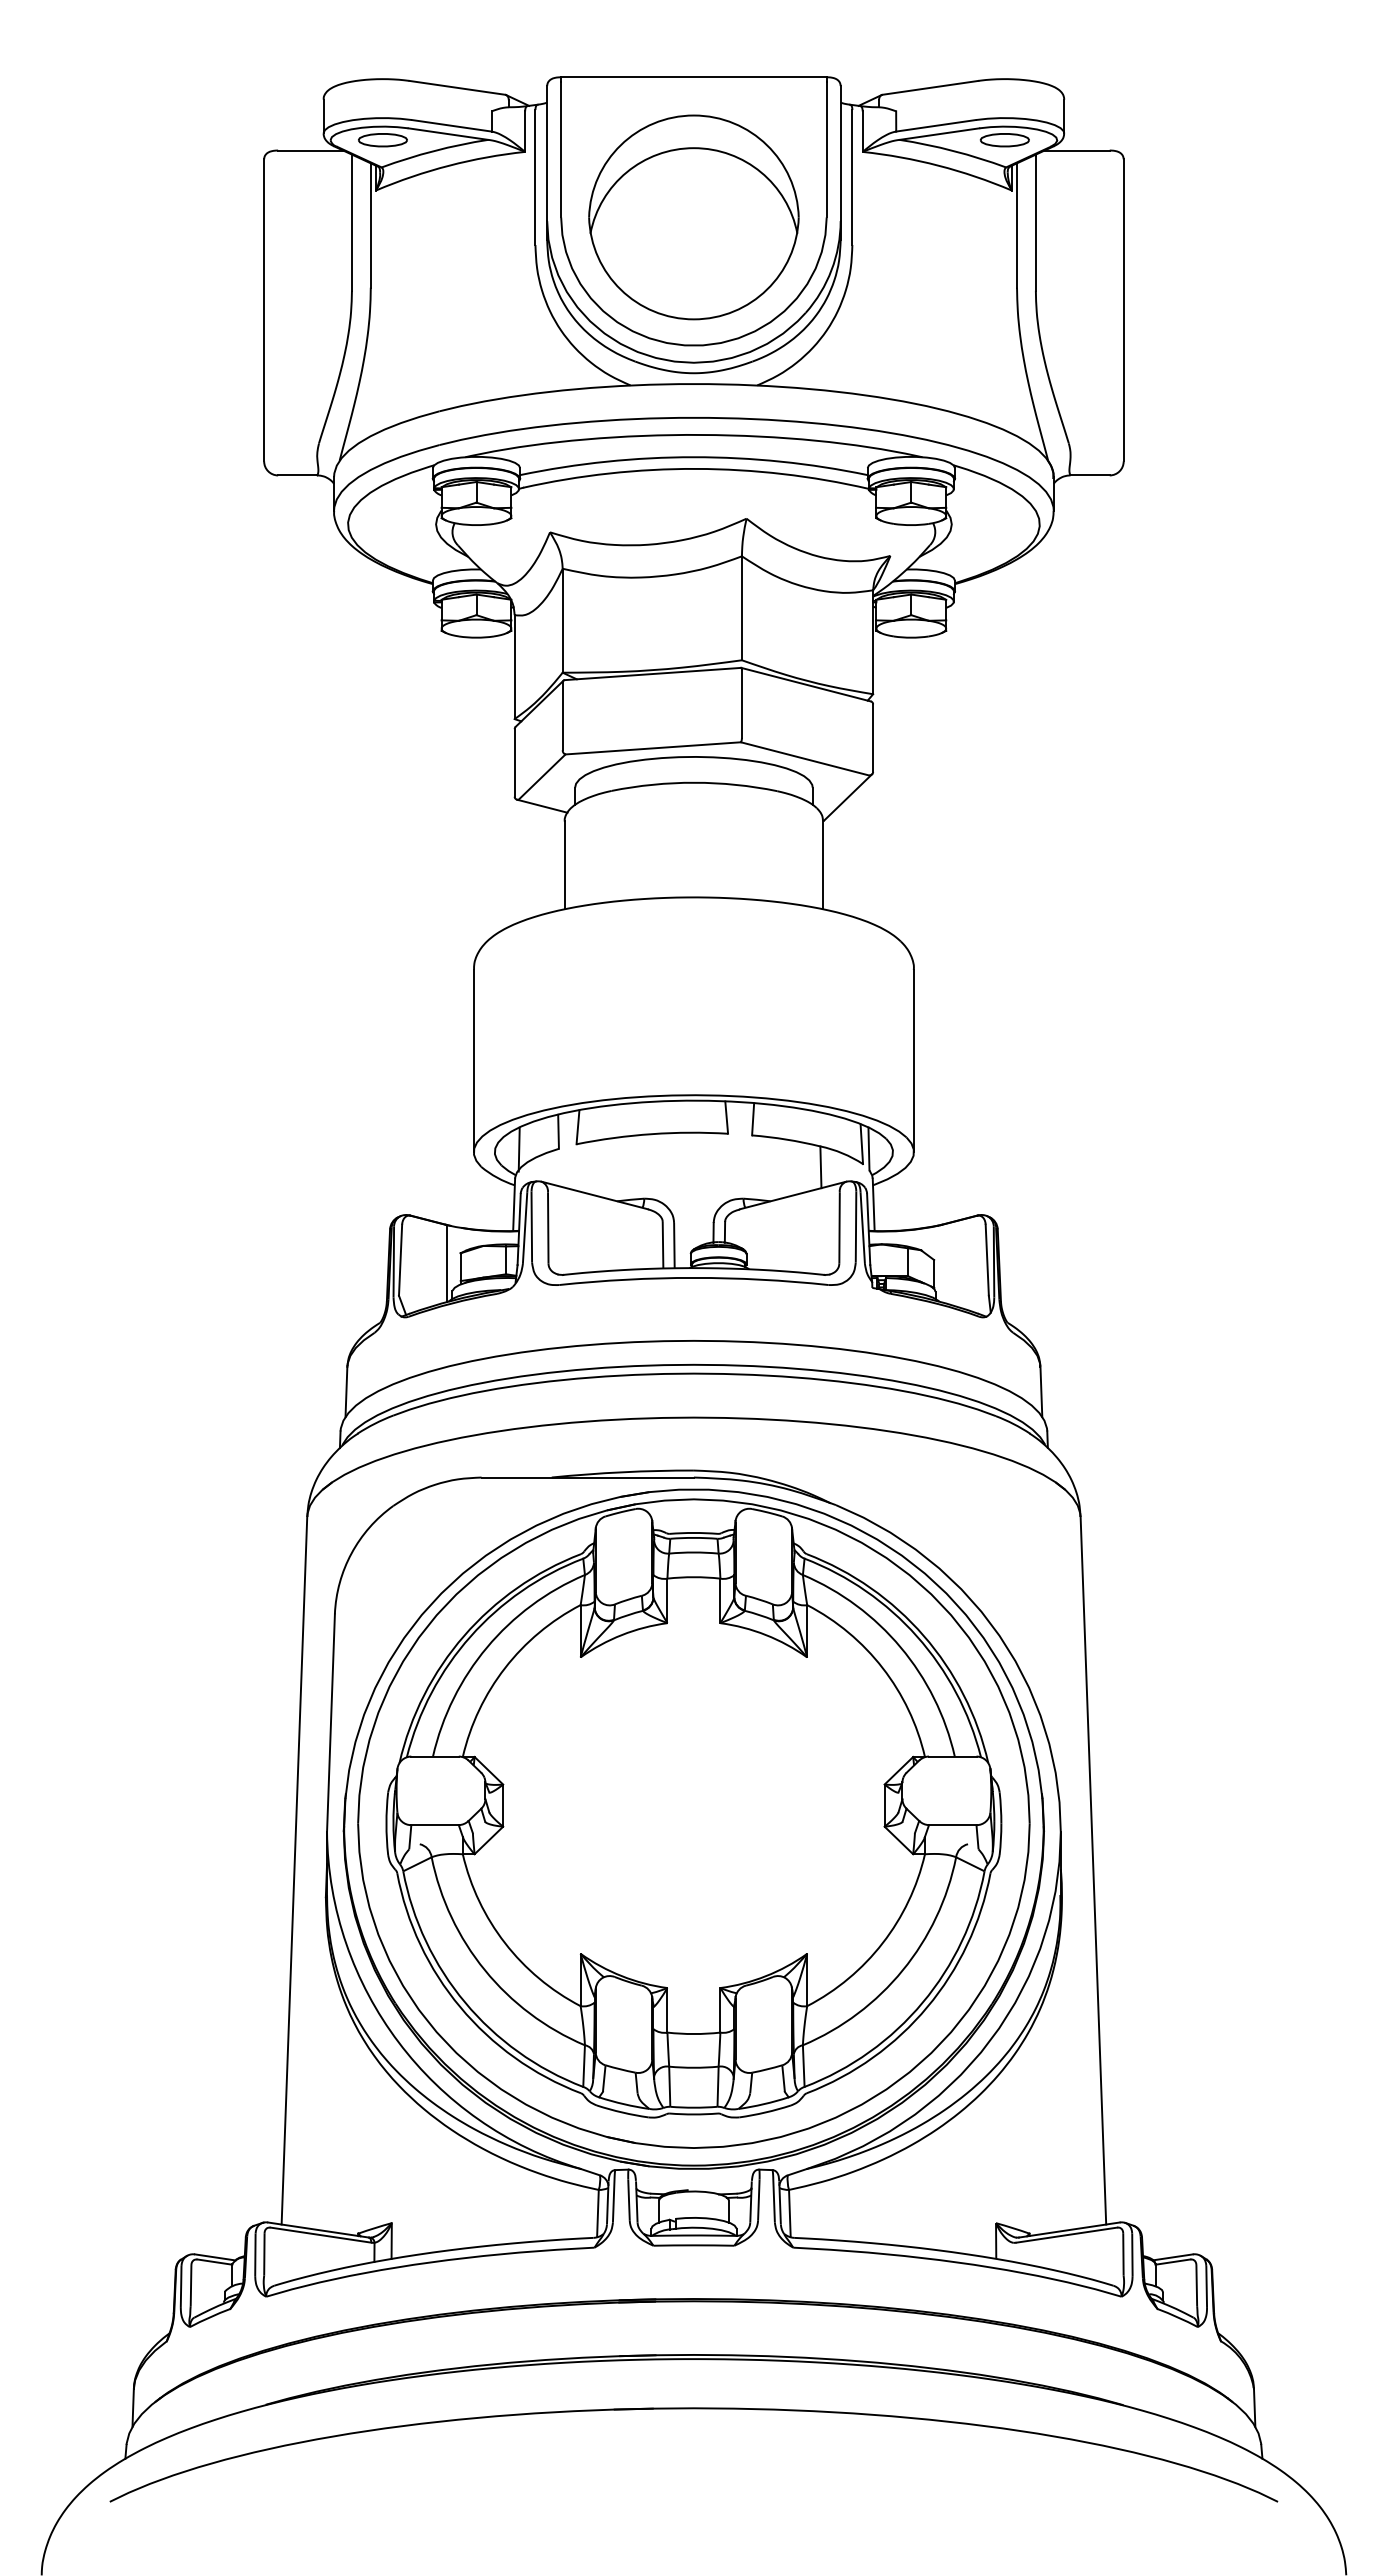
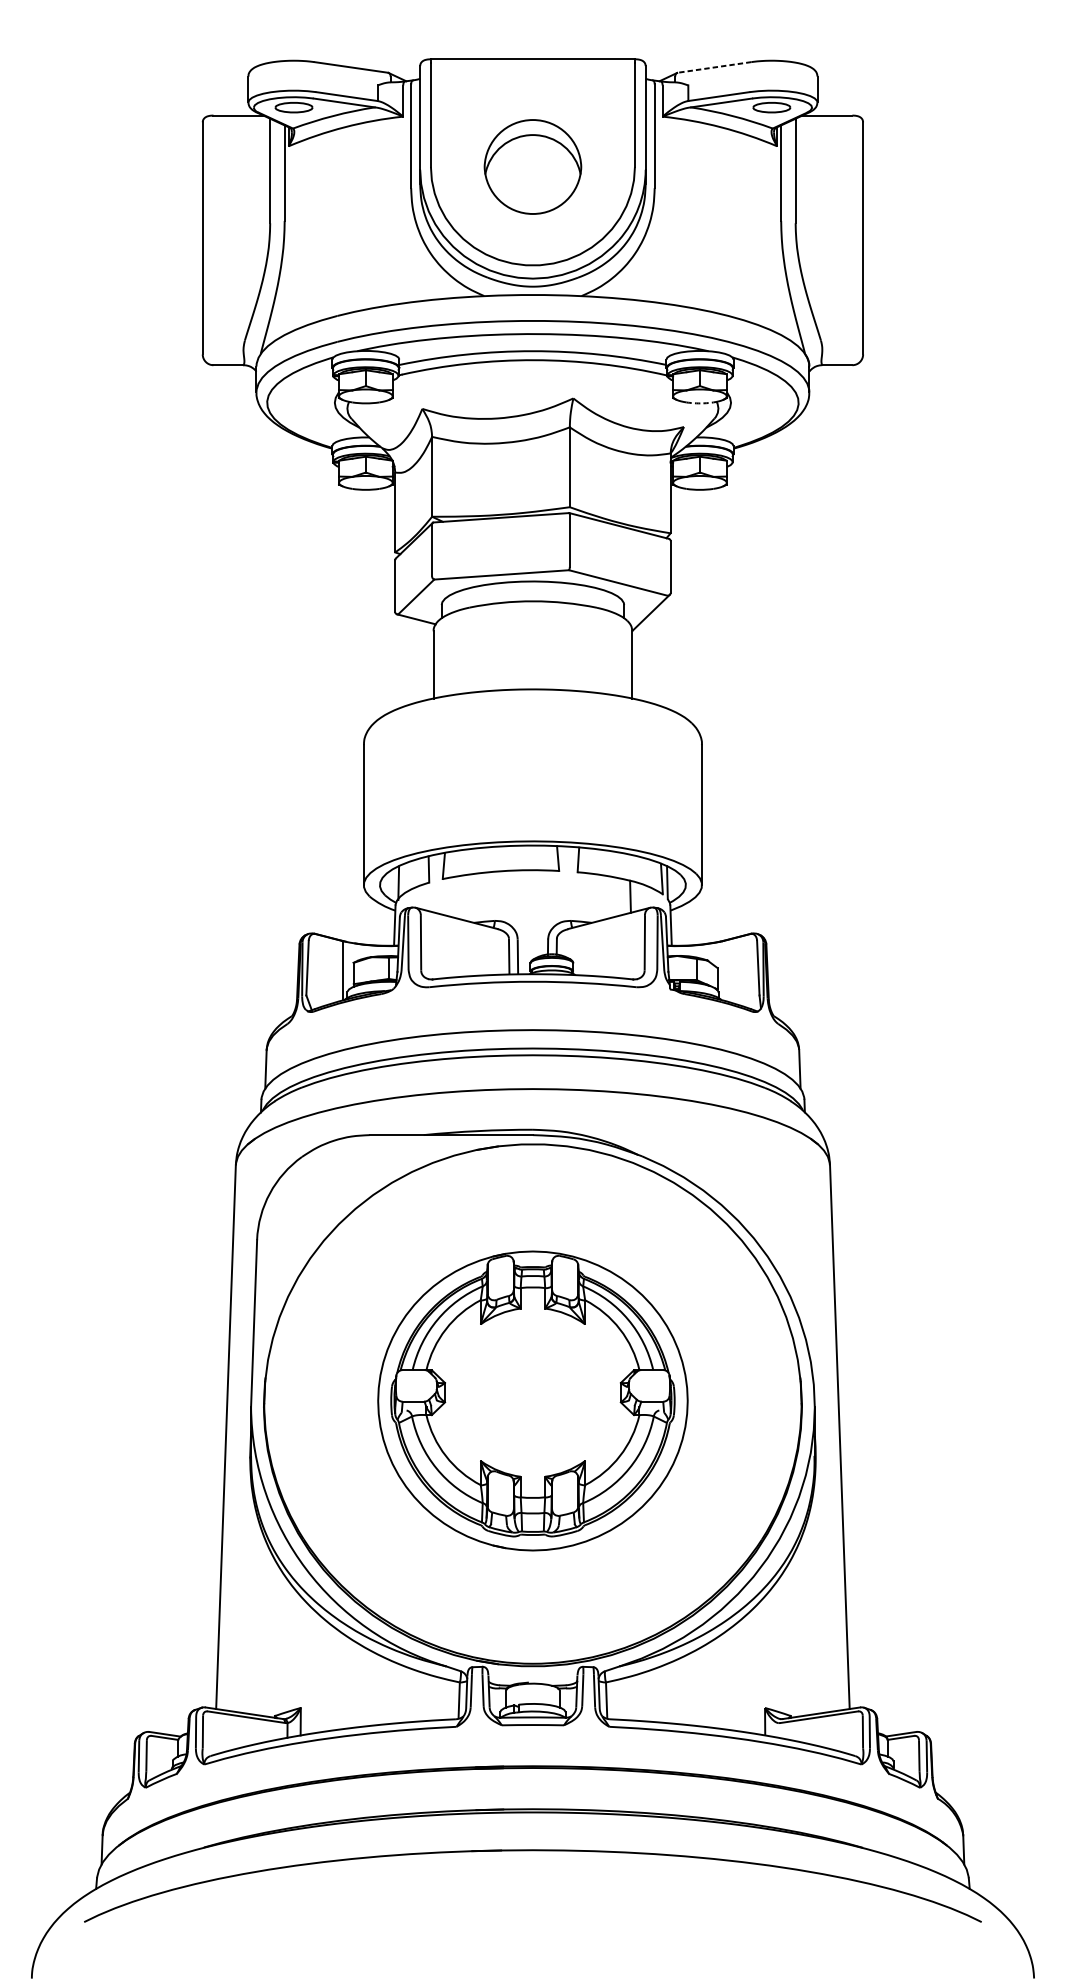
line: (930, 87) -> (714, 67), solid -> dashed
part: (693, 217) -> (532, 167), size x0.6
arc: (911, 525) -> (700, 403), solid -> dashed
part: (693, 1823) -> (532, 1400), size x0.6

